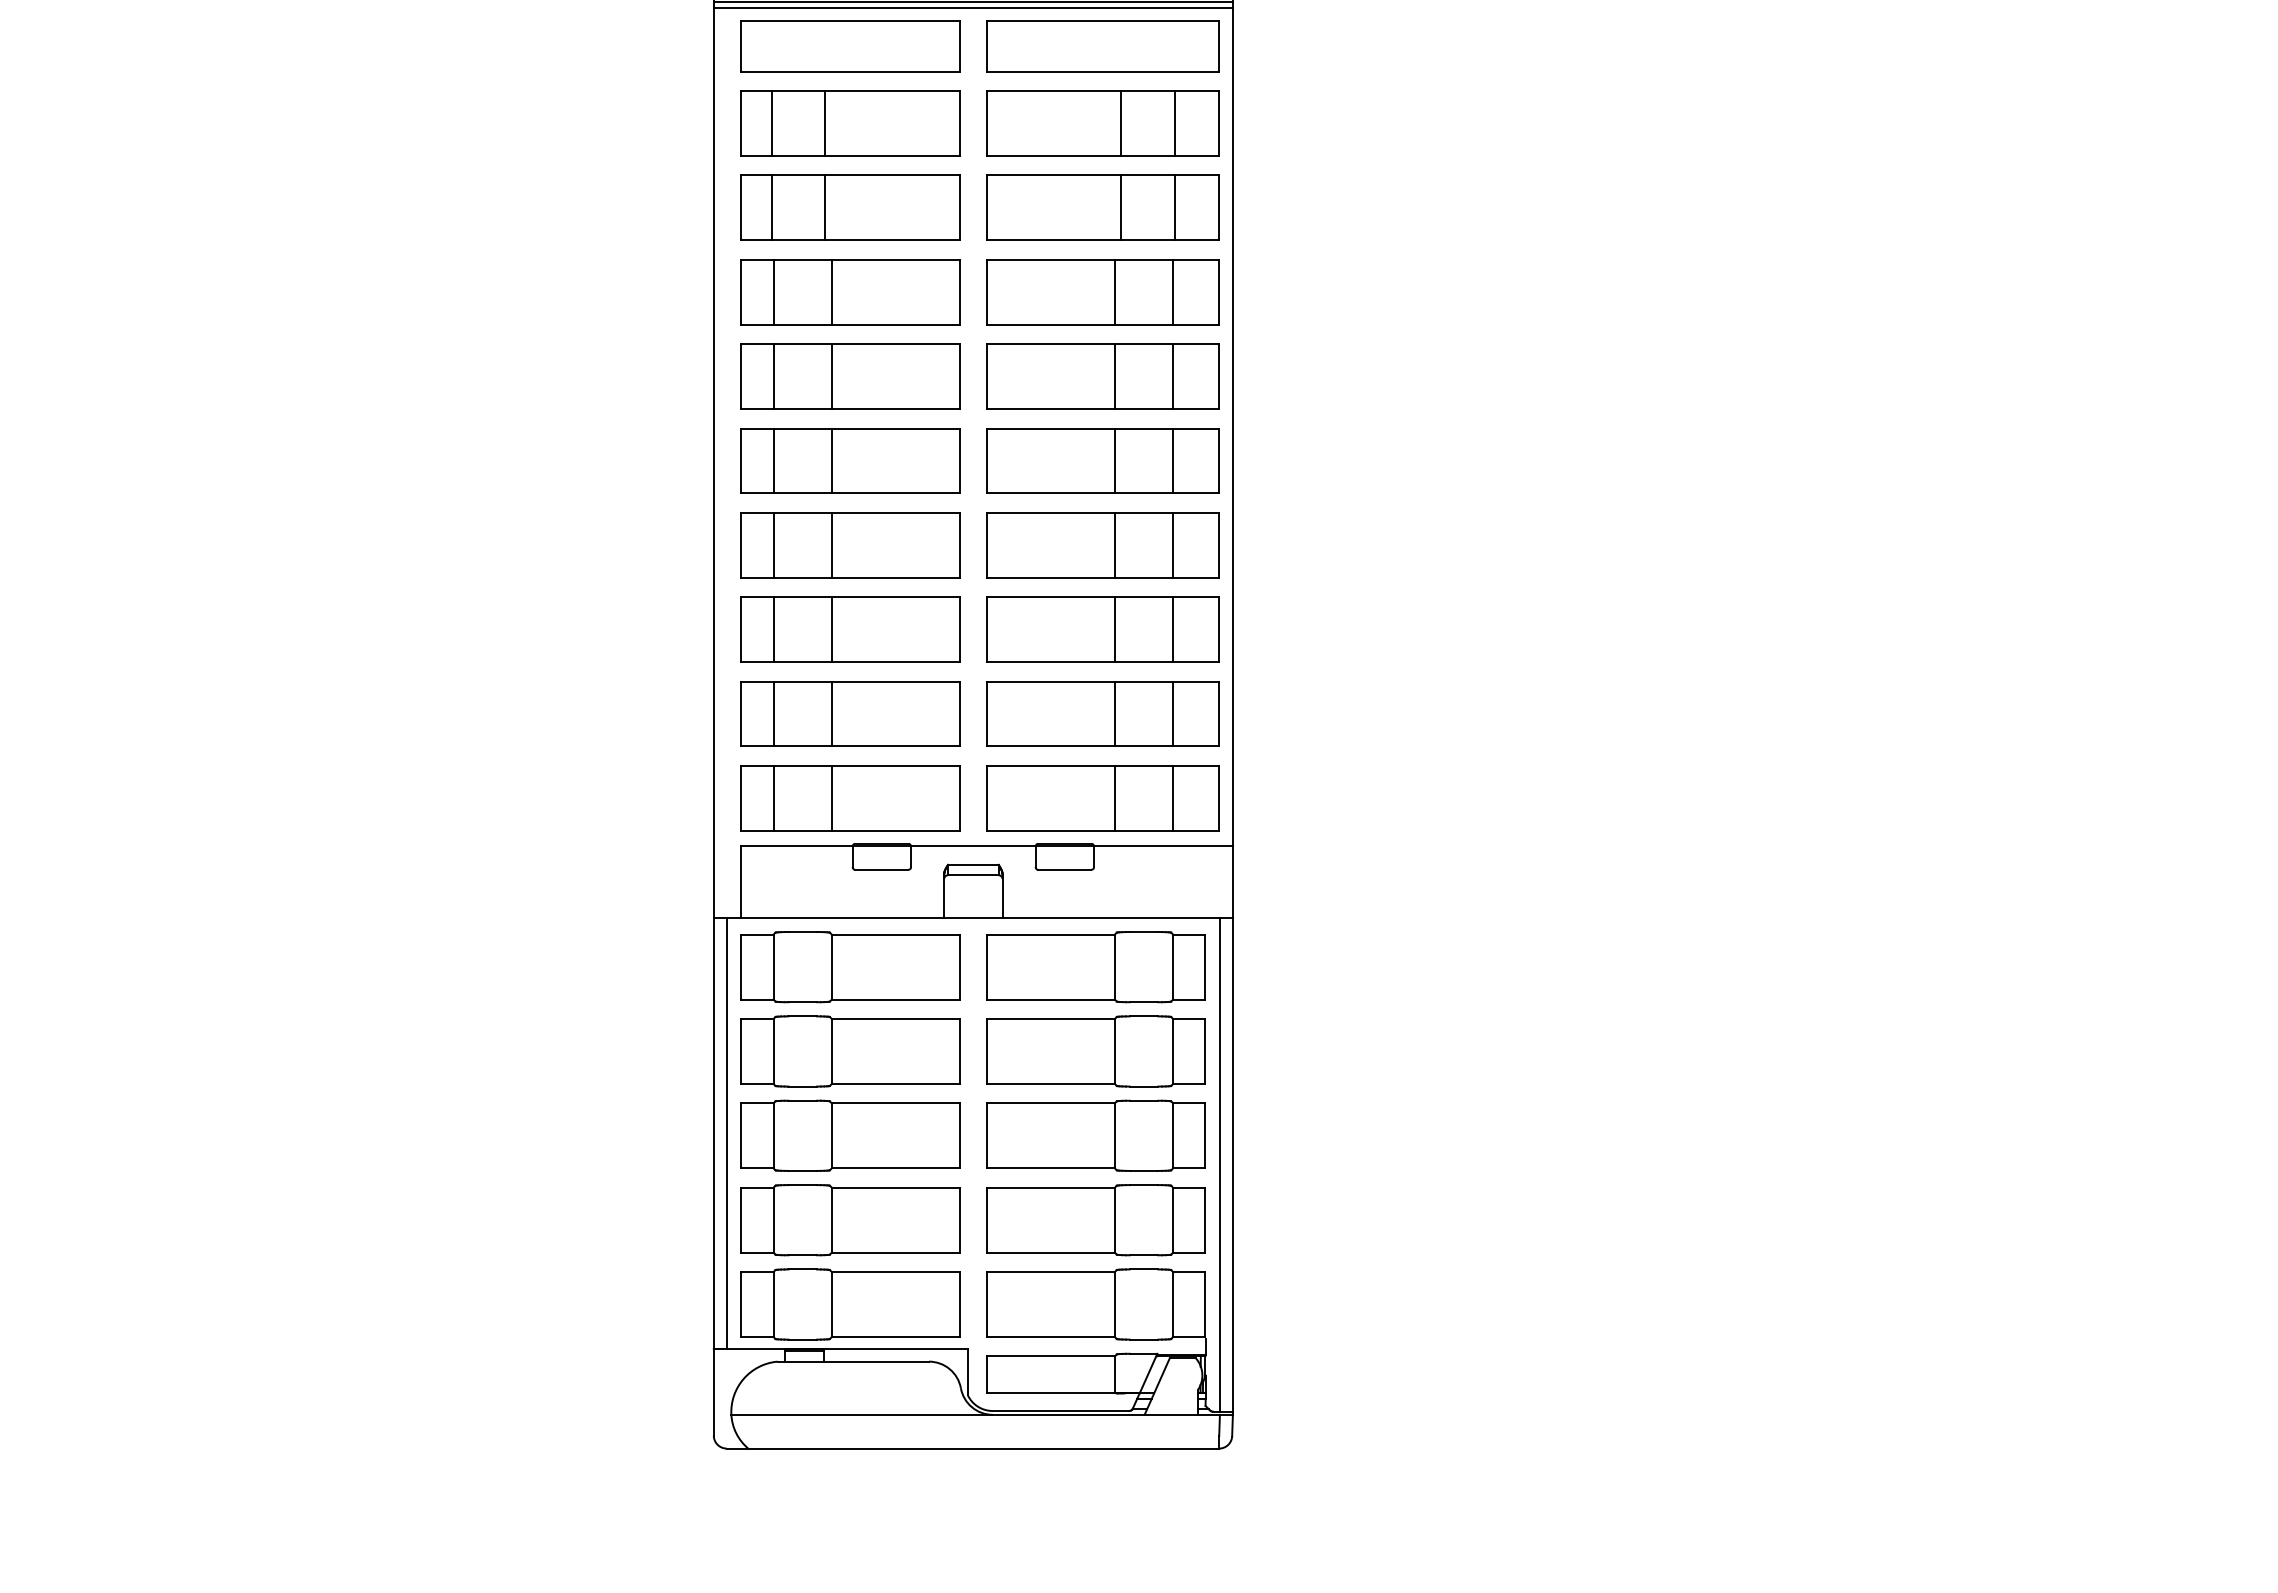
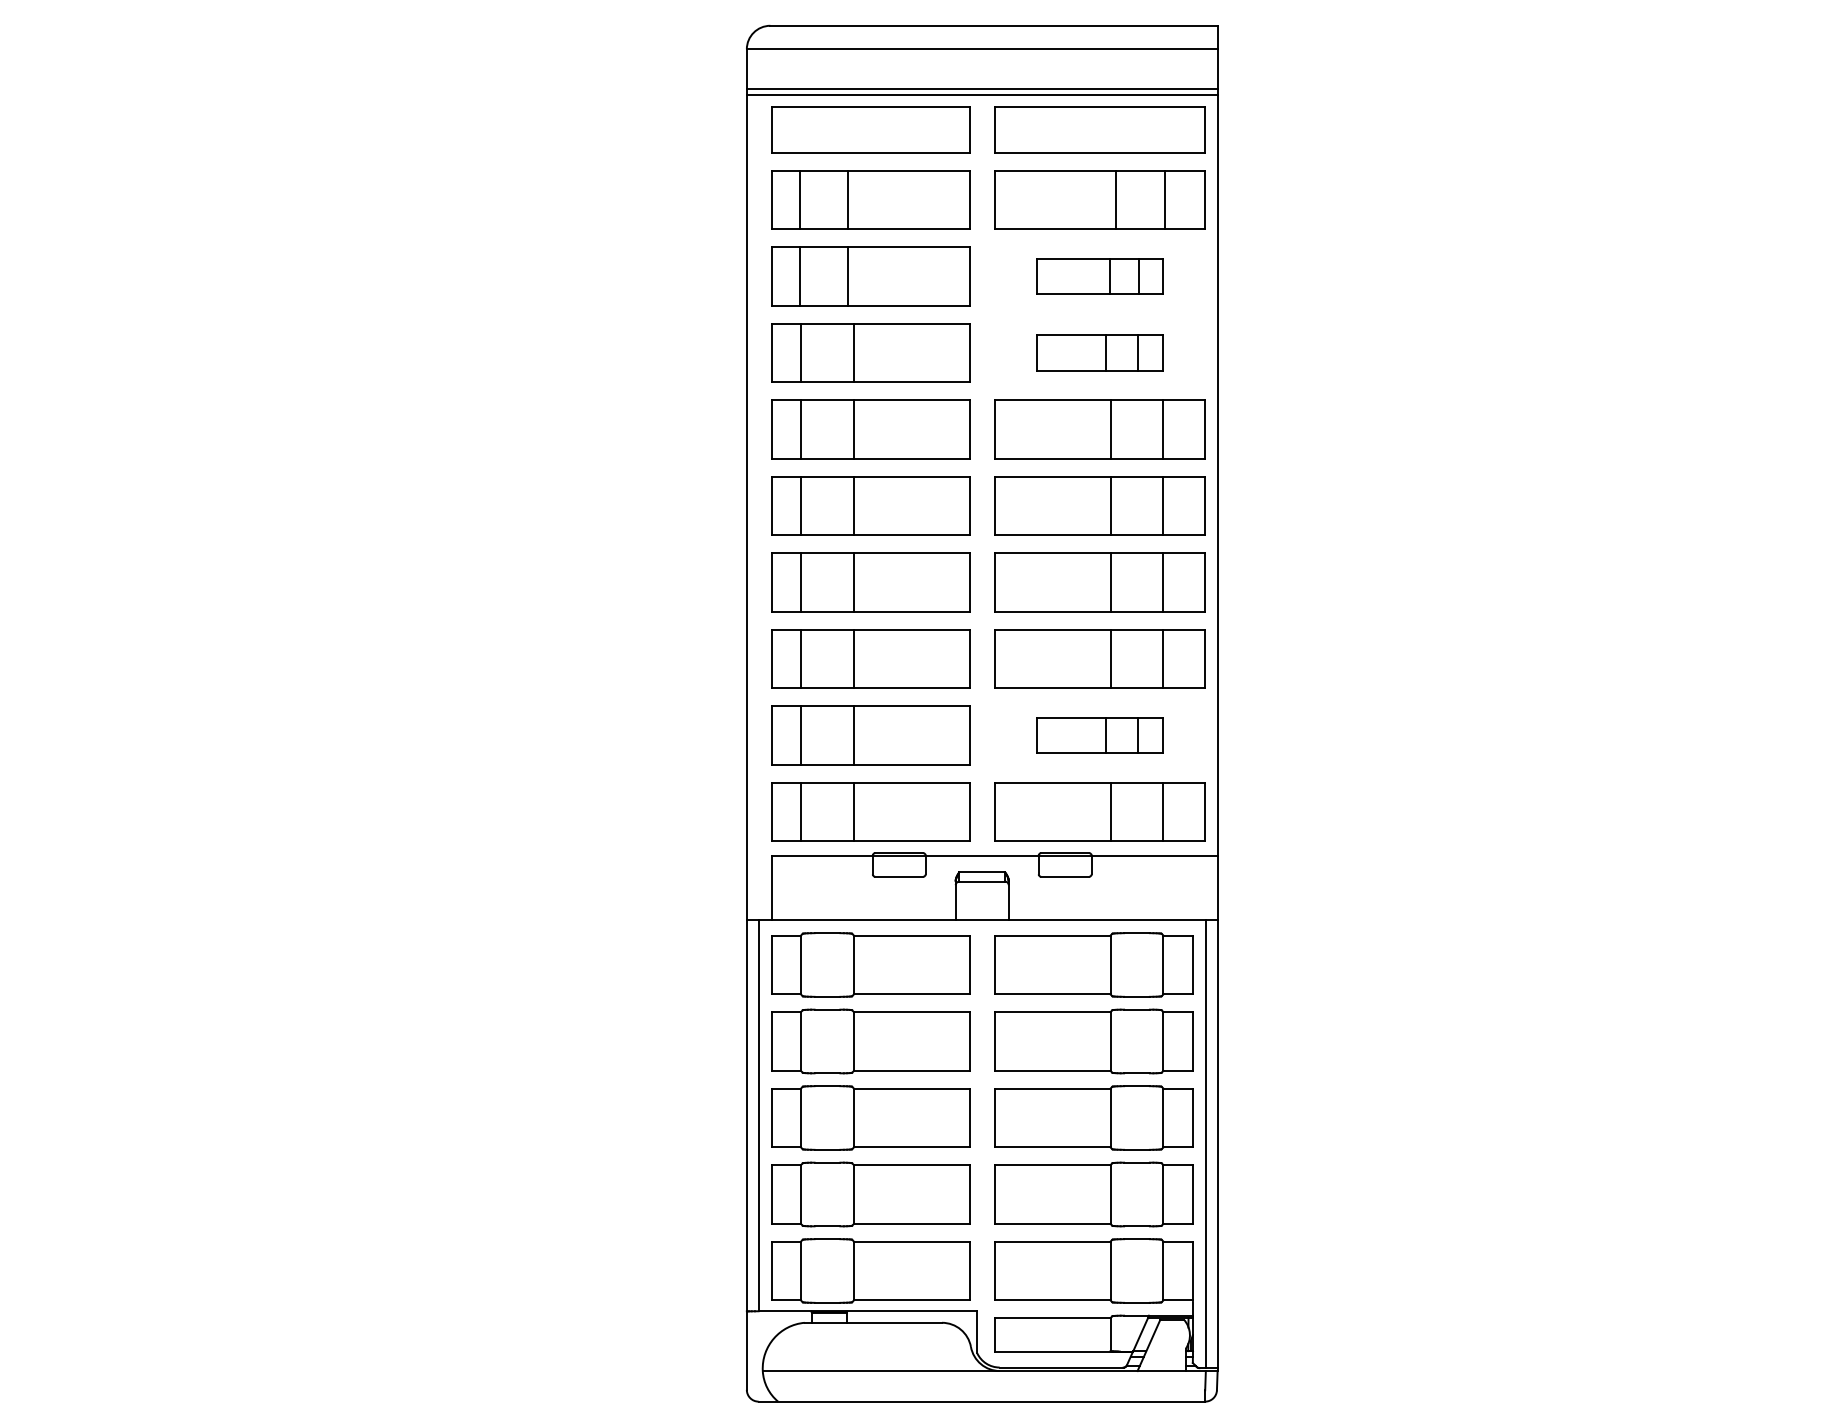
part: (1102, 207) -> (1099, 276), size x0.6
part: (1102, 292) -> (1099, 353), size x0.6
part: (1102, 713) -> (1099, 734), size x0.6

